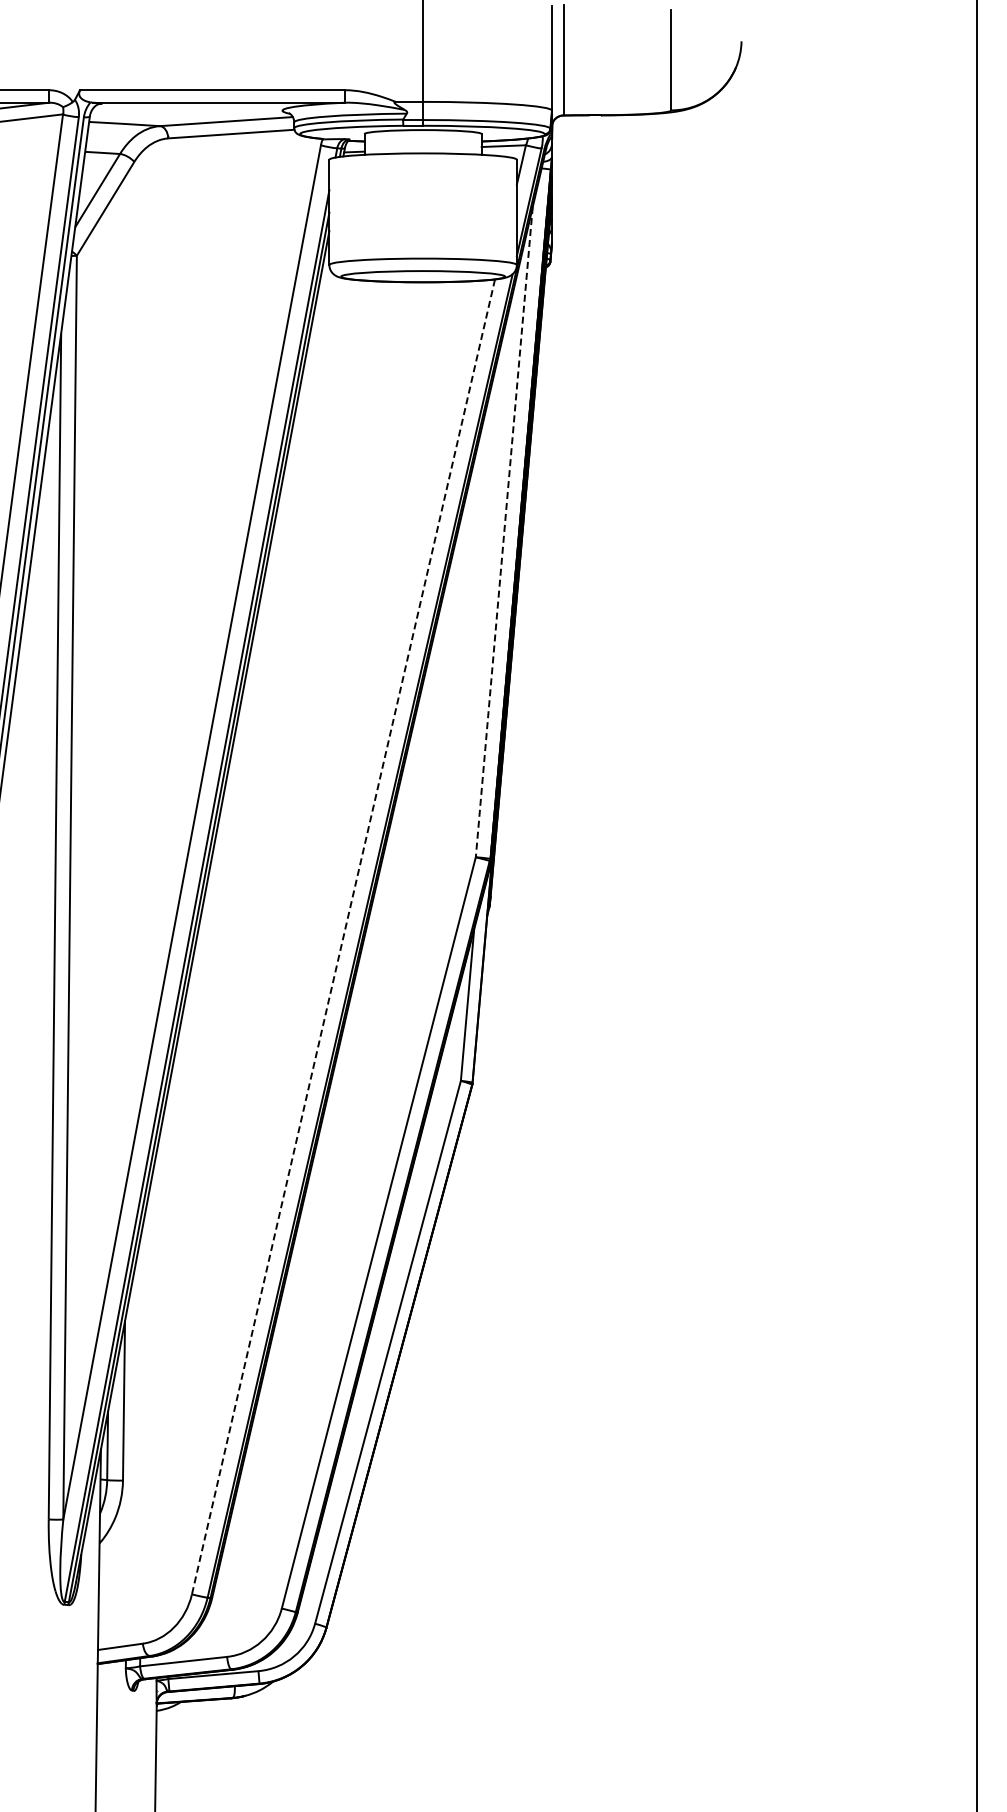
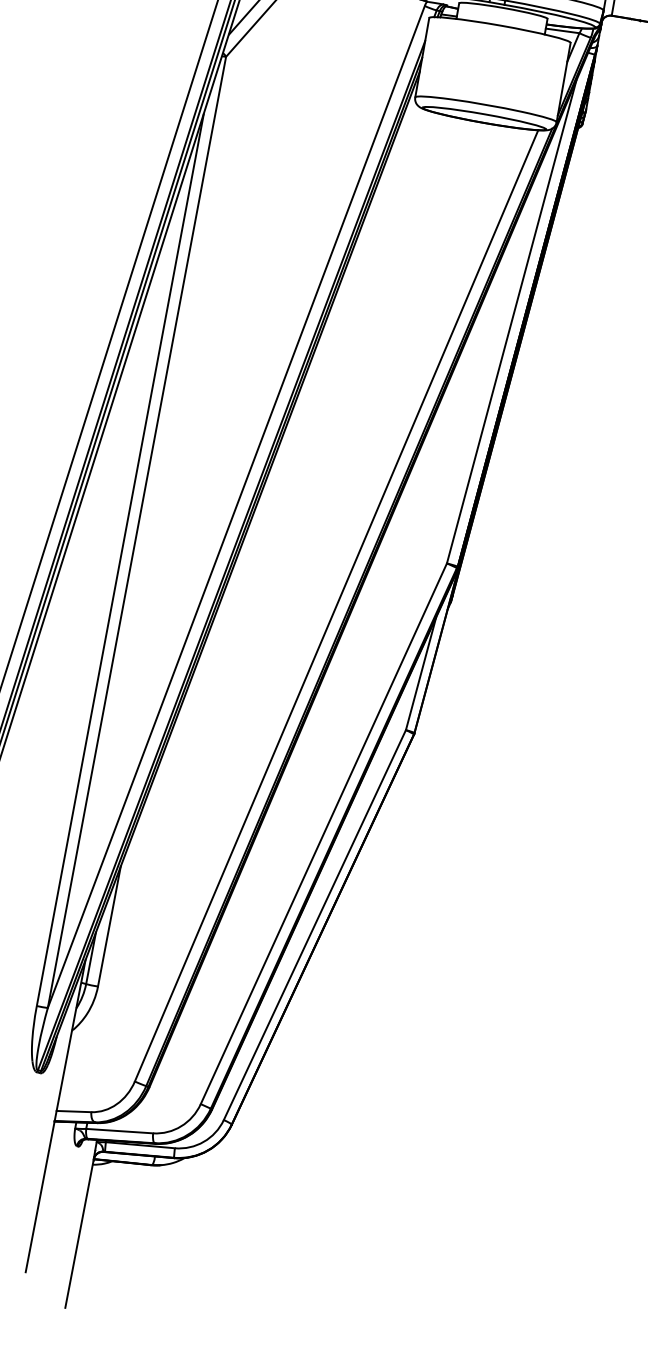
line: (504, 532) -> (511, 322), dashed -> solid
line: (343, 936) -> (336, 605), dashed -> solid

